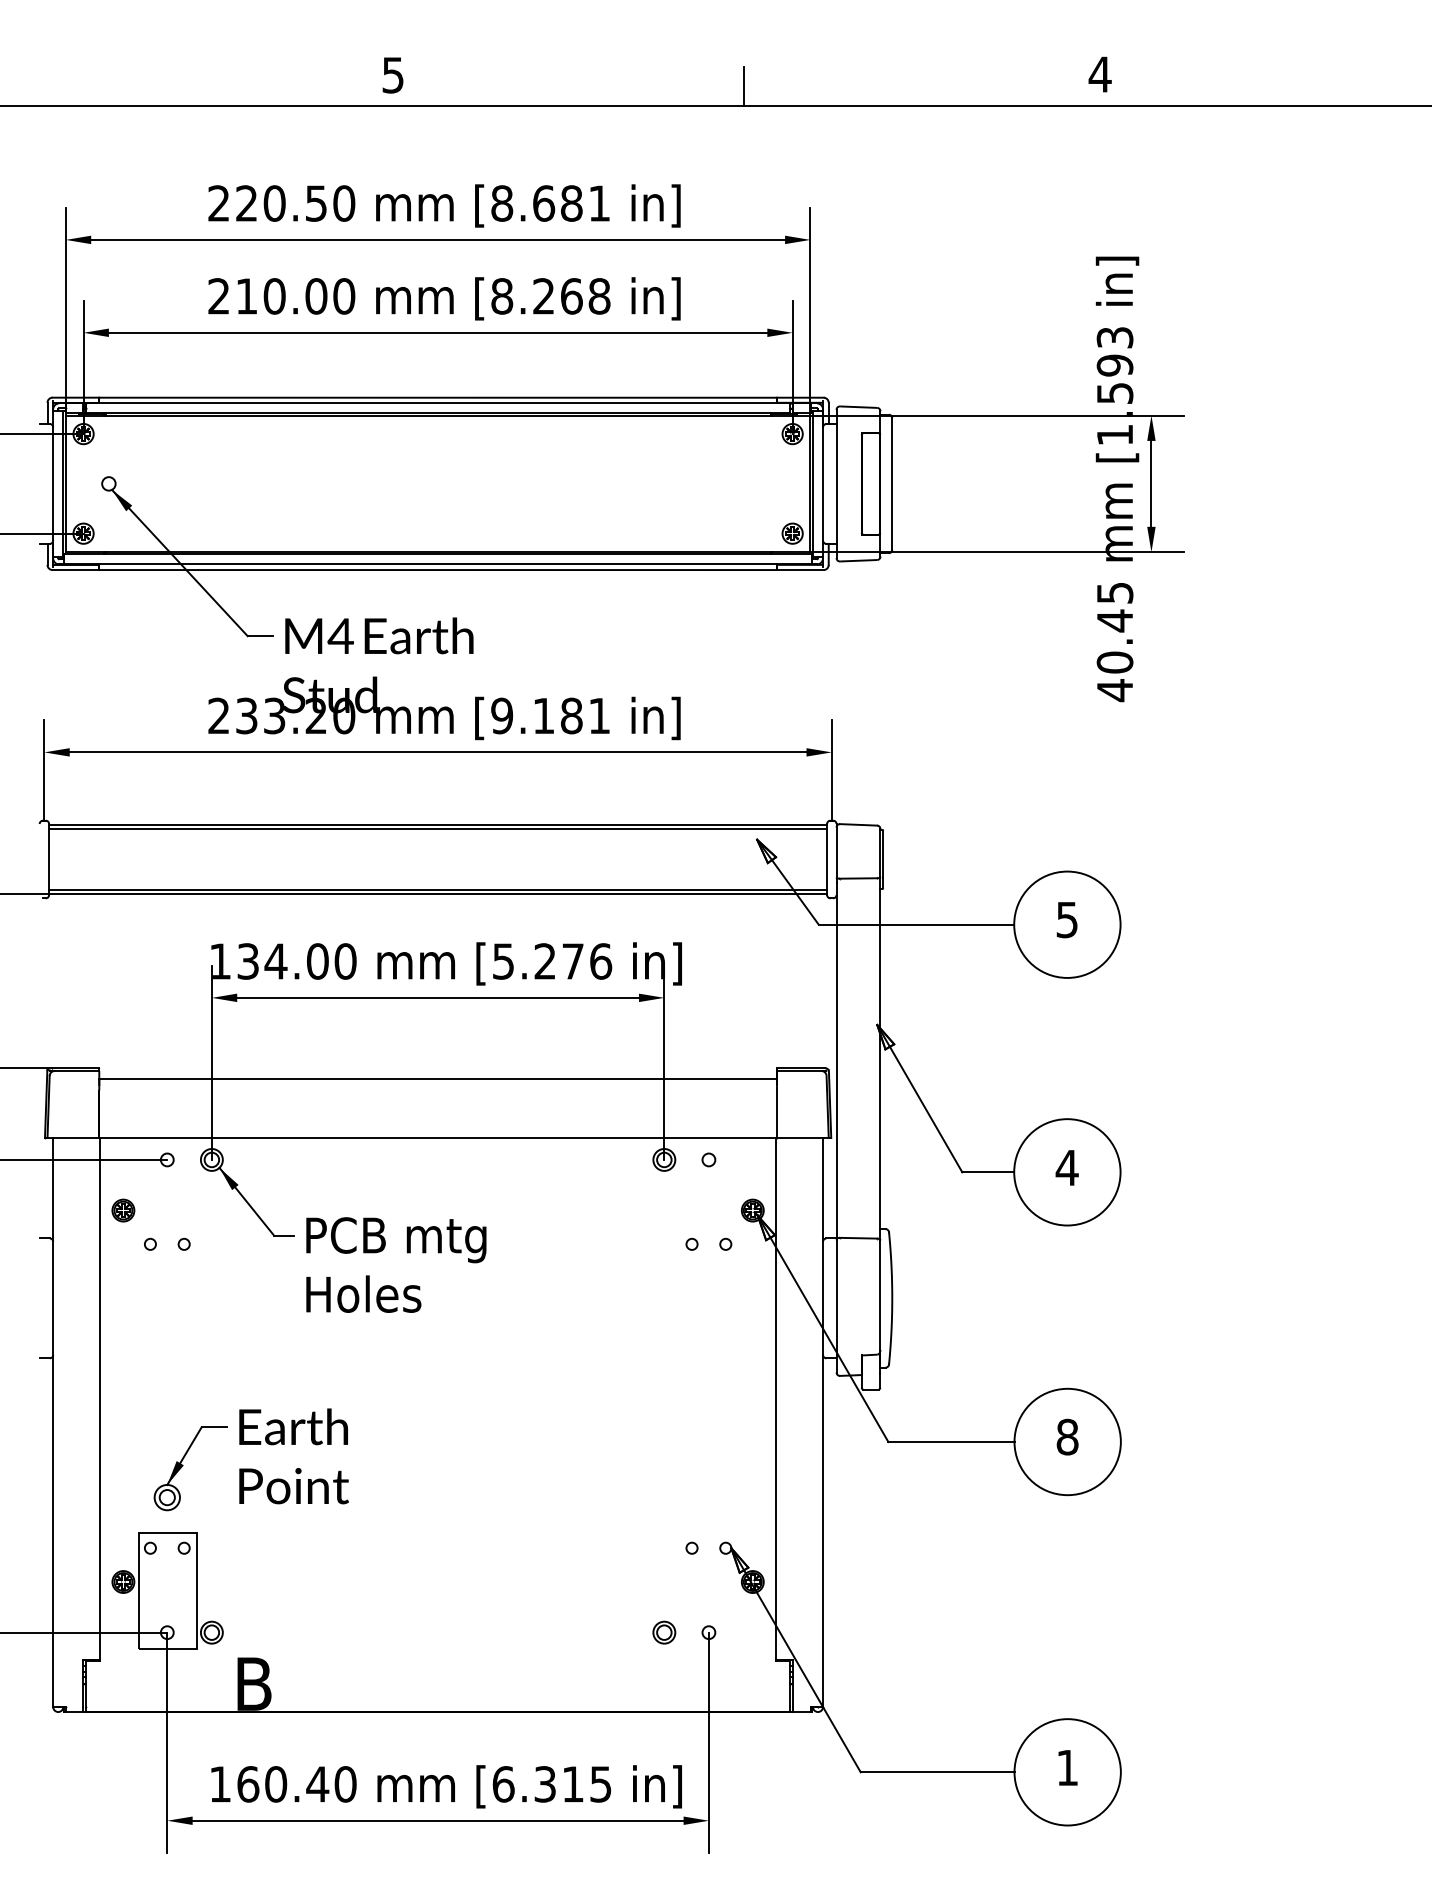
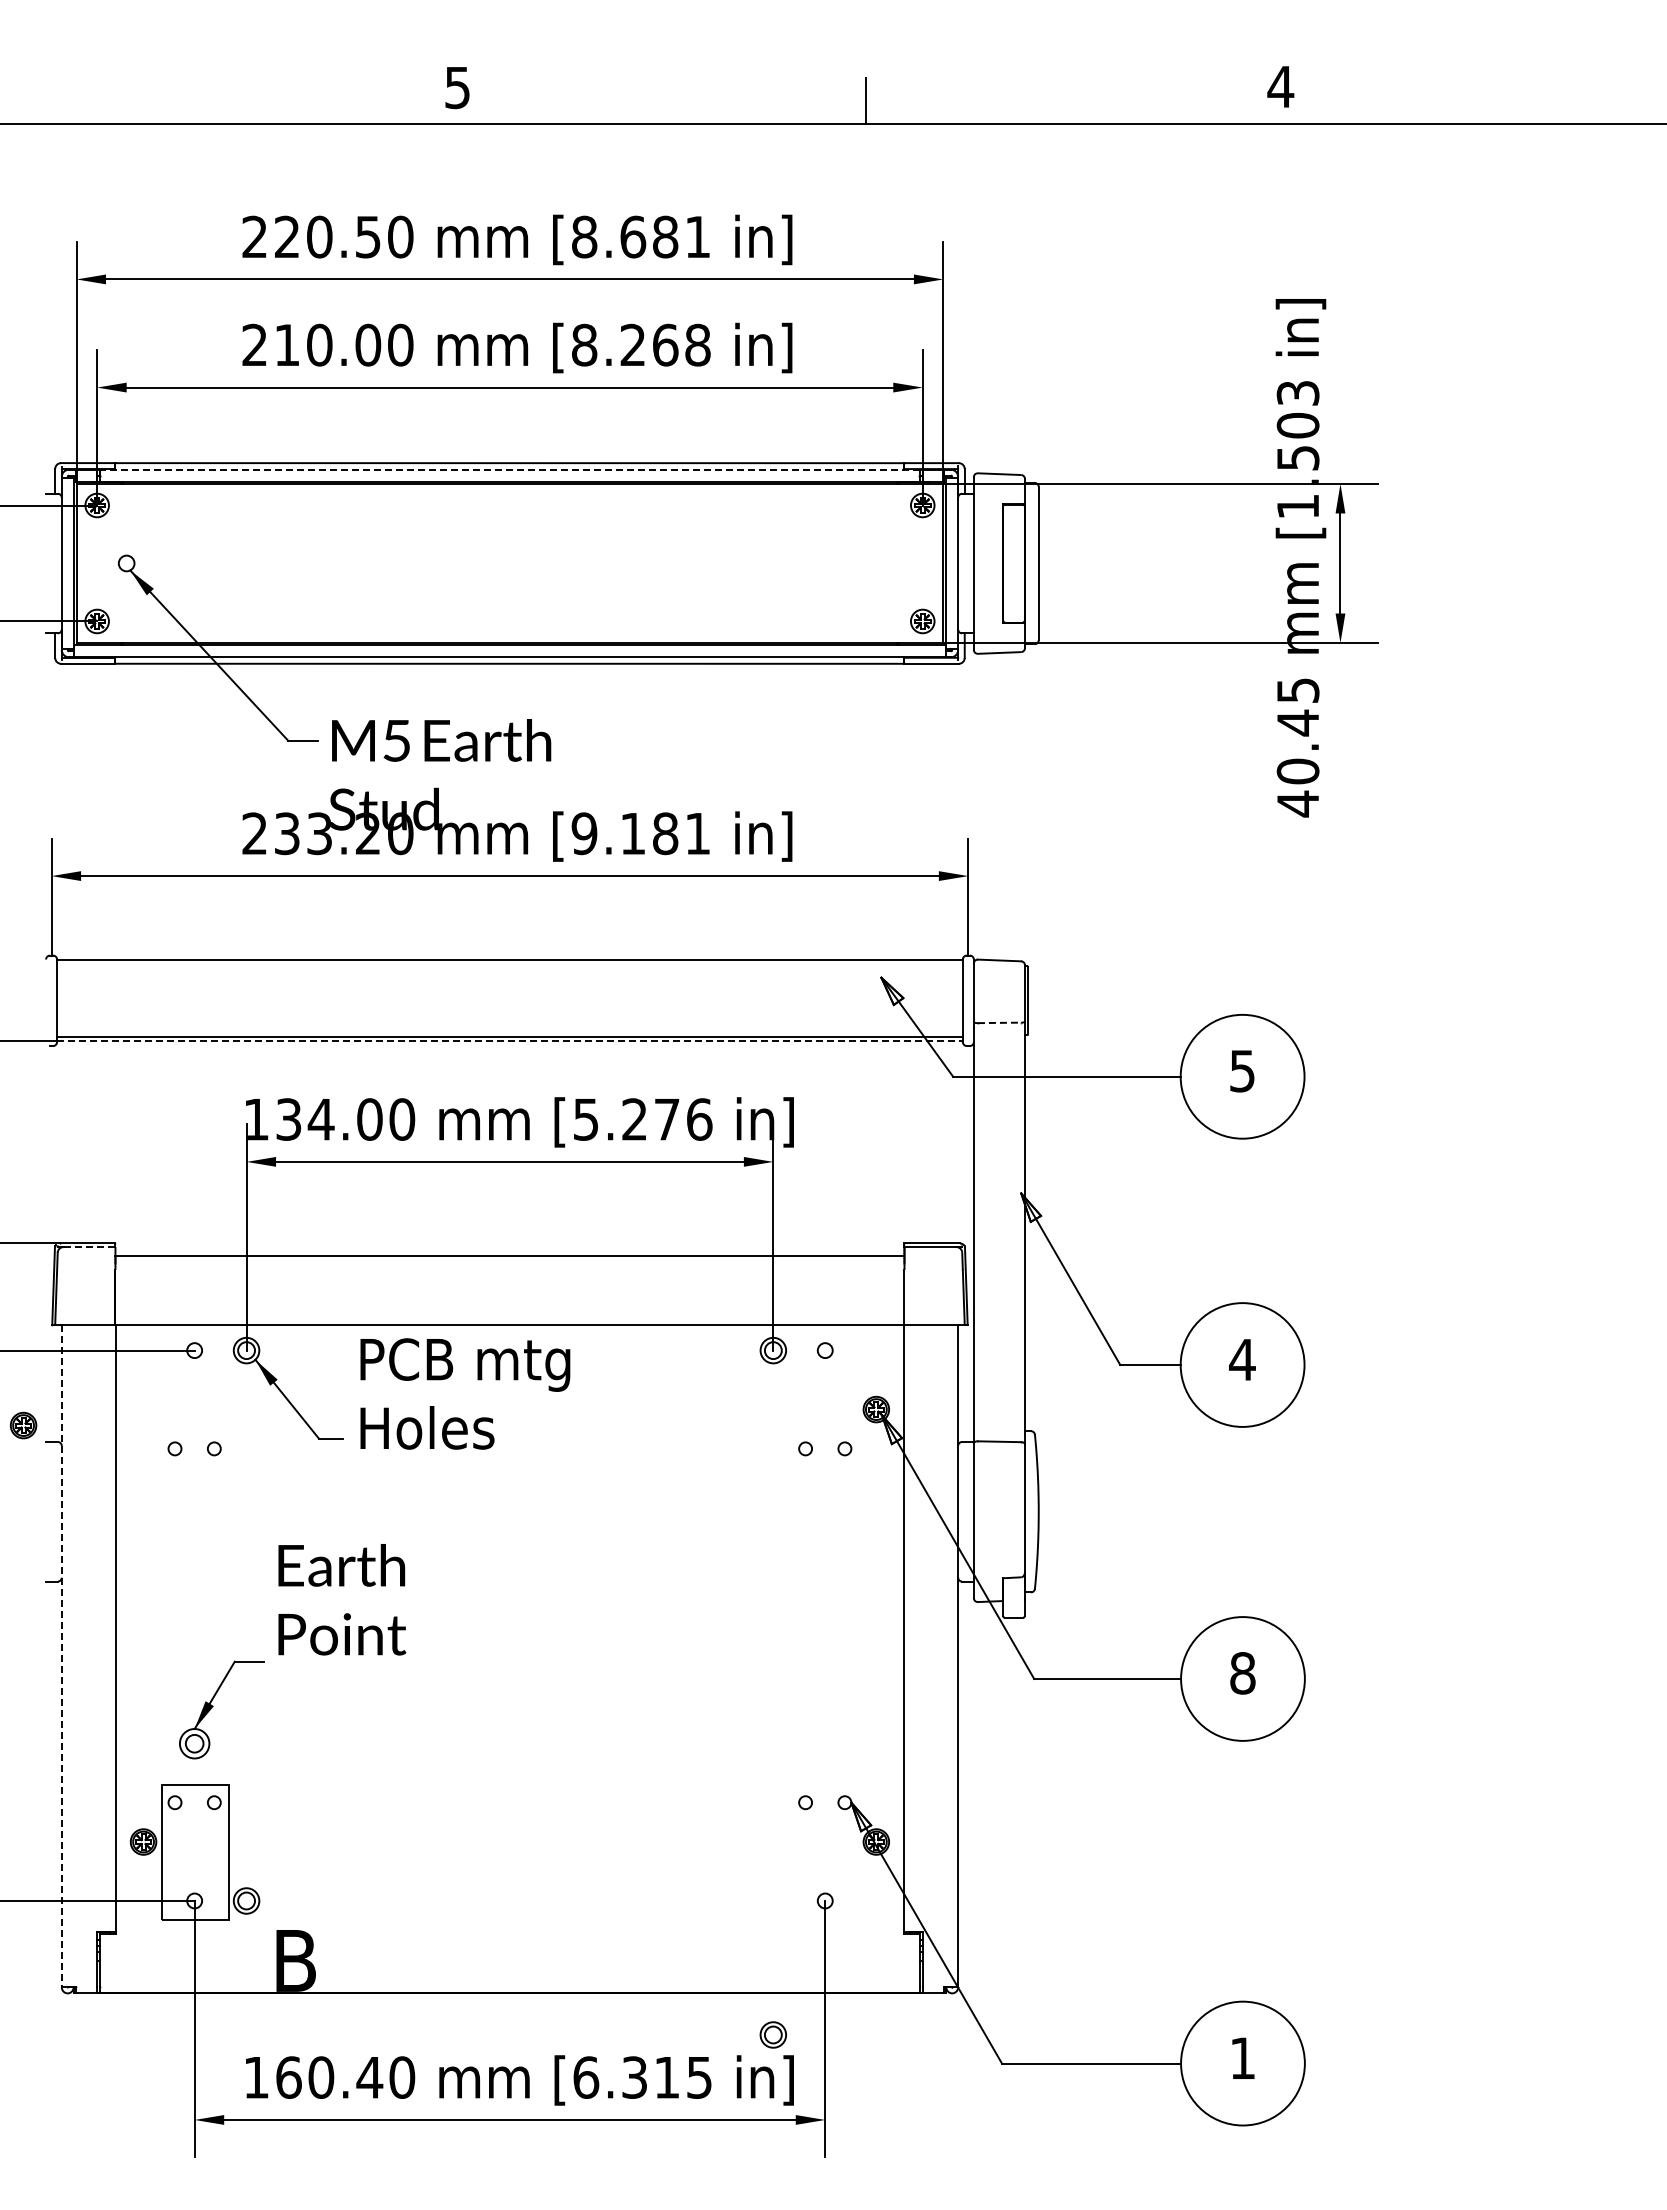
text: (1114, 365) -> (1297, 425), [1.593 -> [1.503
line: (437, 403) -> (509, 469), solid -> dashed
text: (340, 635) -> (396, 740), M4 -> M5
line: (437, 828) -> (509, 964), removed
line: (858, 878) -> (999, 1022), solid -> dashed
line: (437, 894) -> (509, 1041), solid -> dashed
line: (76, 1071) -> (89, 1247), solid -> dashed
part: (123, 1210) -> (23, 1425), moved
text: (396, 1264) -> (465, 1393), moved
line: (52, 1422) -> (61, 1656), solid -> dashed
text: (294, 1456) -> (342, 1599), moved
part: (663, 1632) -> (772, 2034), moved

